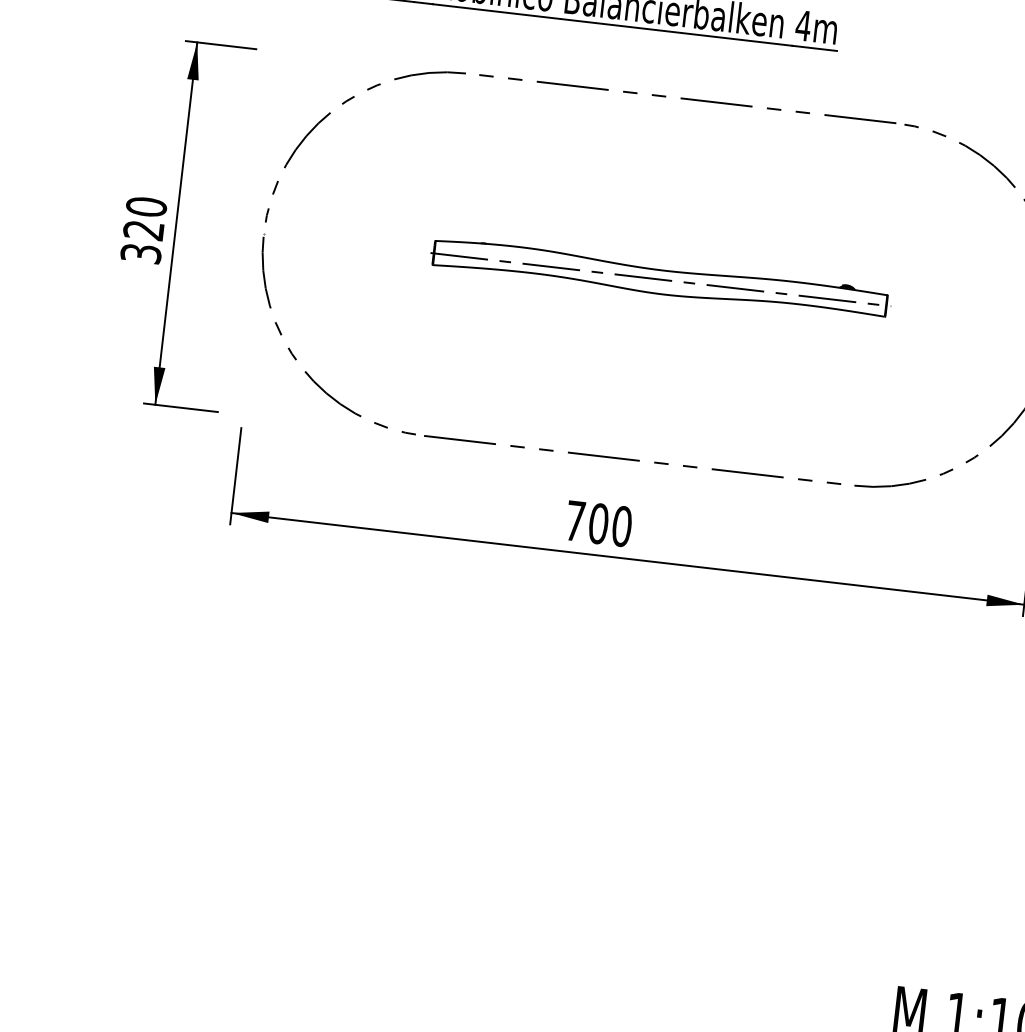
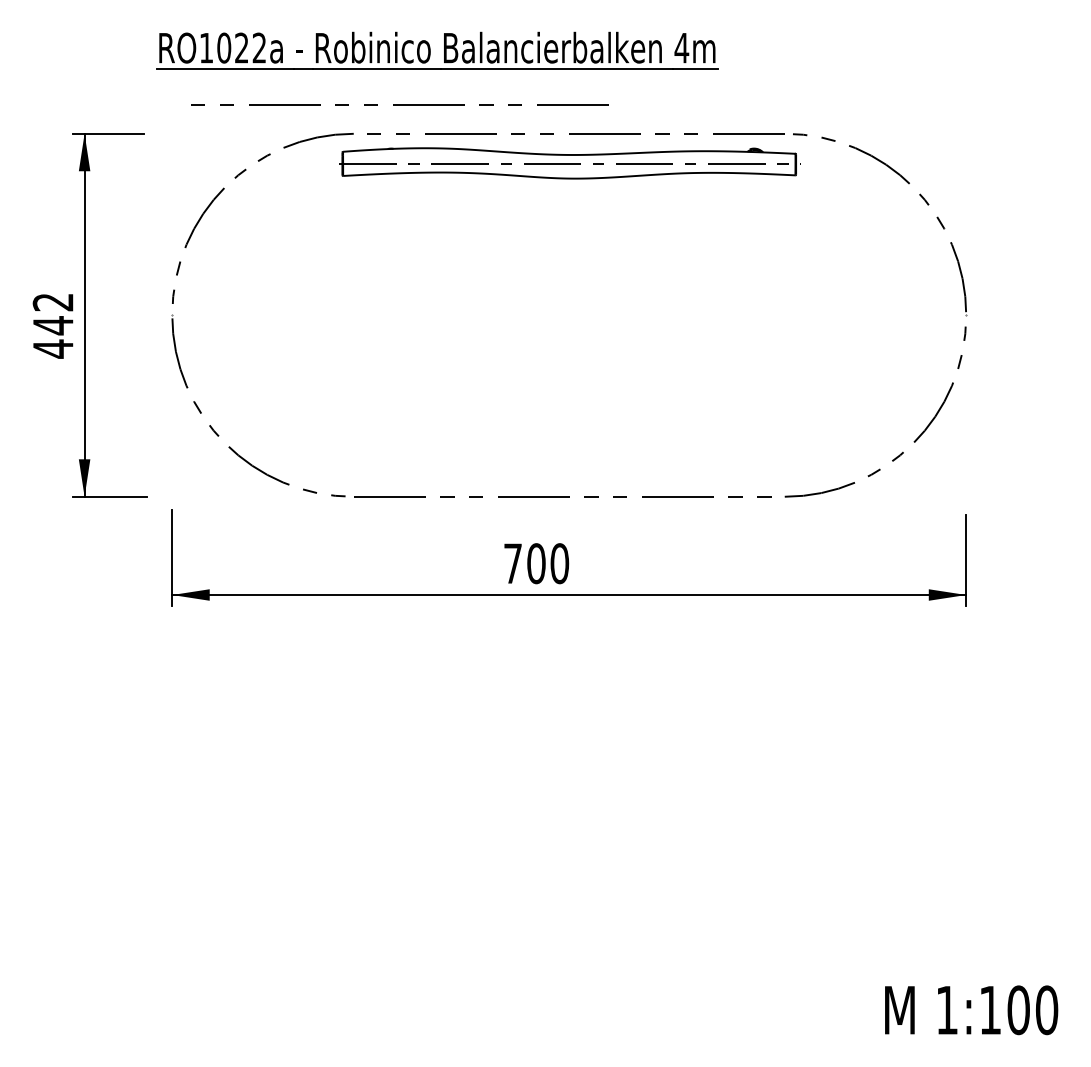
line: (515, 49) -> (399, 104), added
text: (143, 230) -> (52, 325), 320 -> 442
part: (660, 278) -> (569, 163), moved

